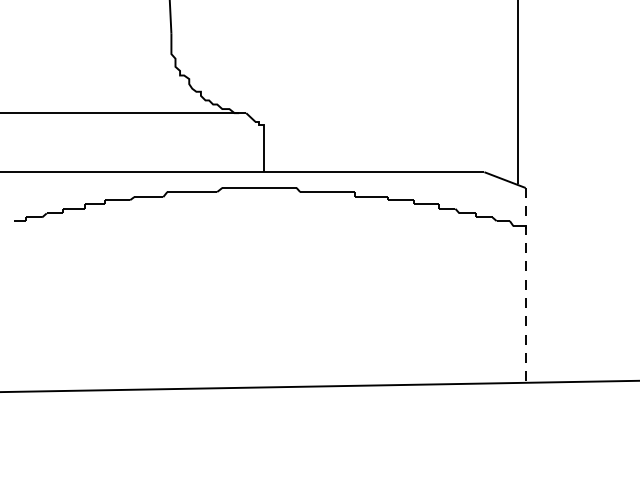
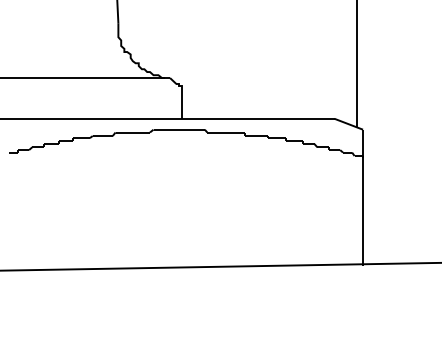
line: (526, 287) -> (363, 198), dashed -> solid

